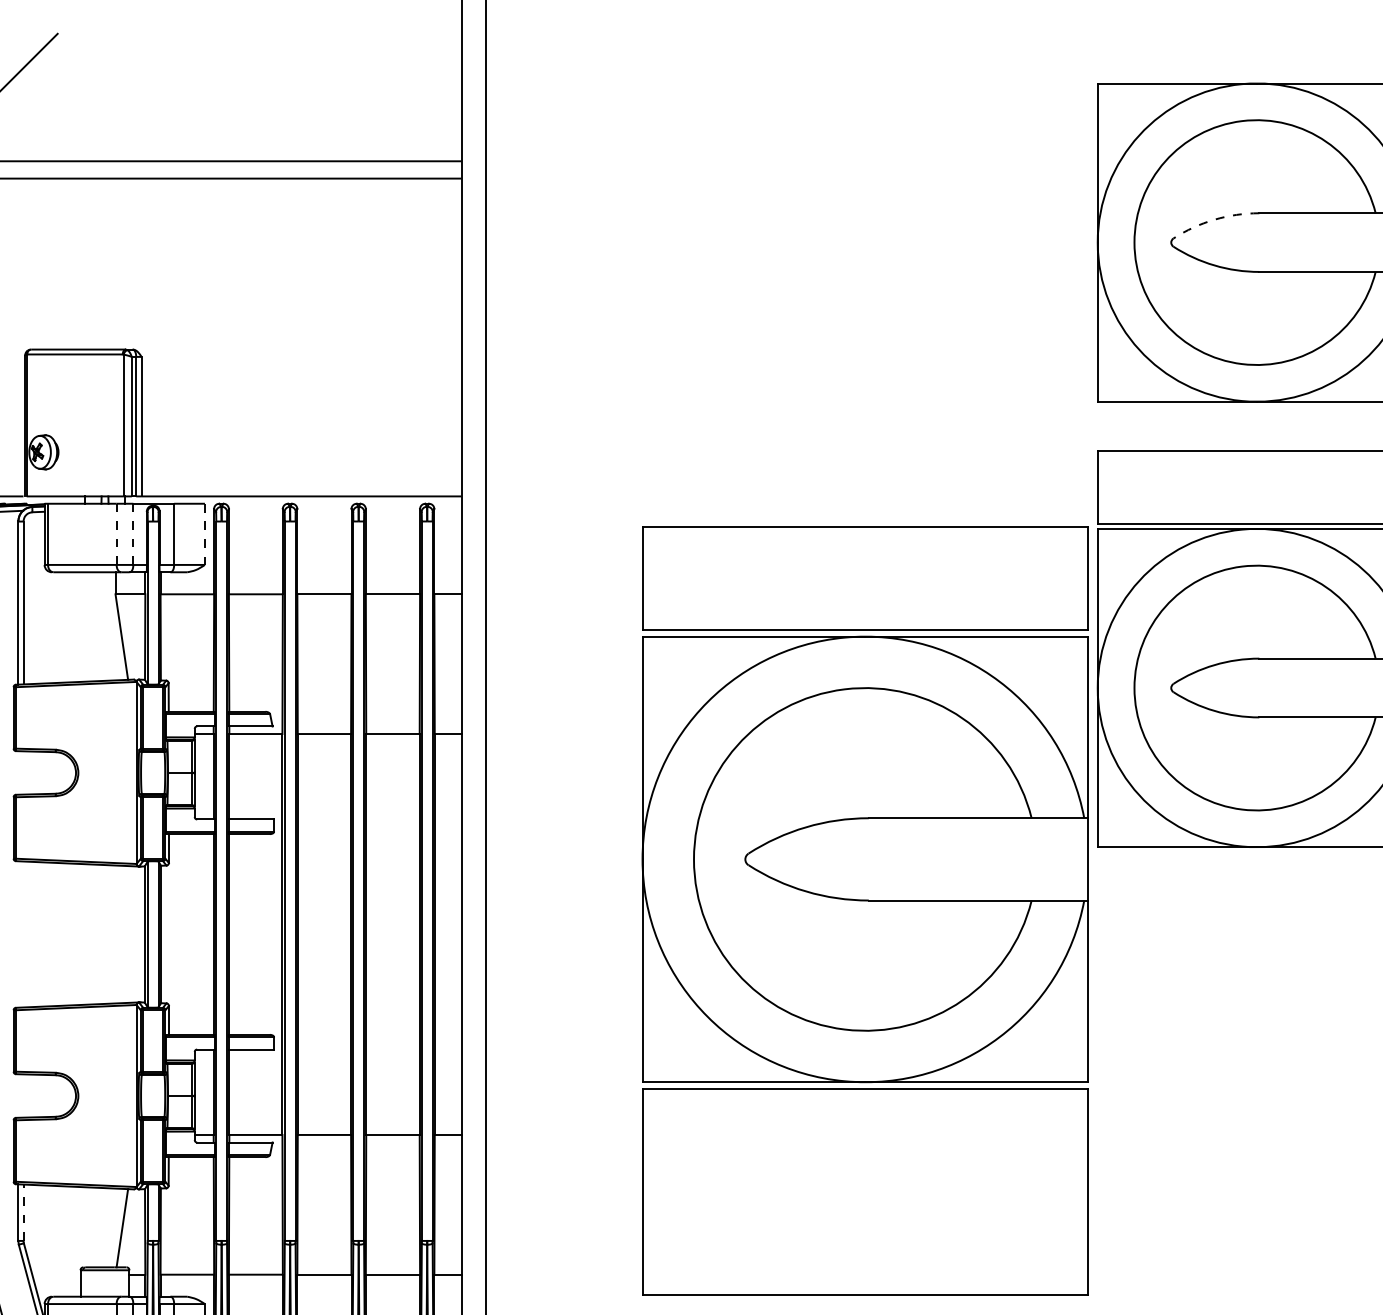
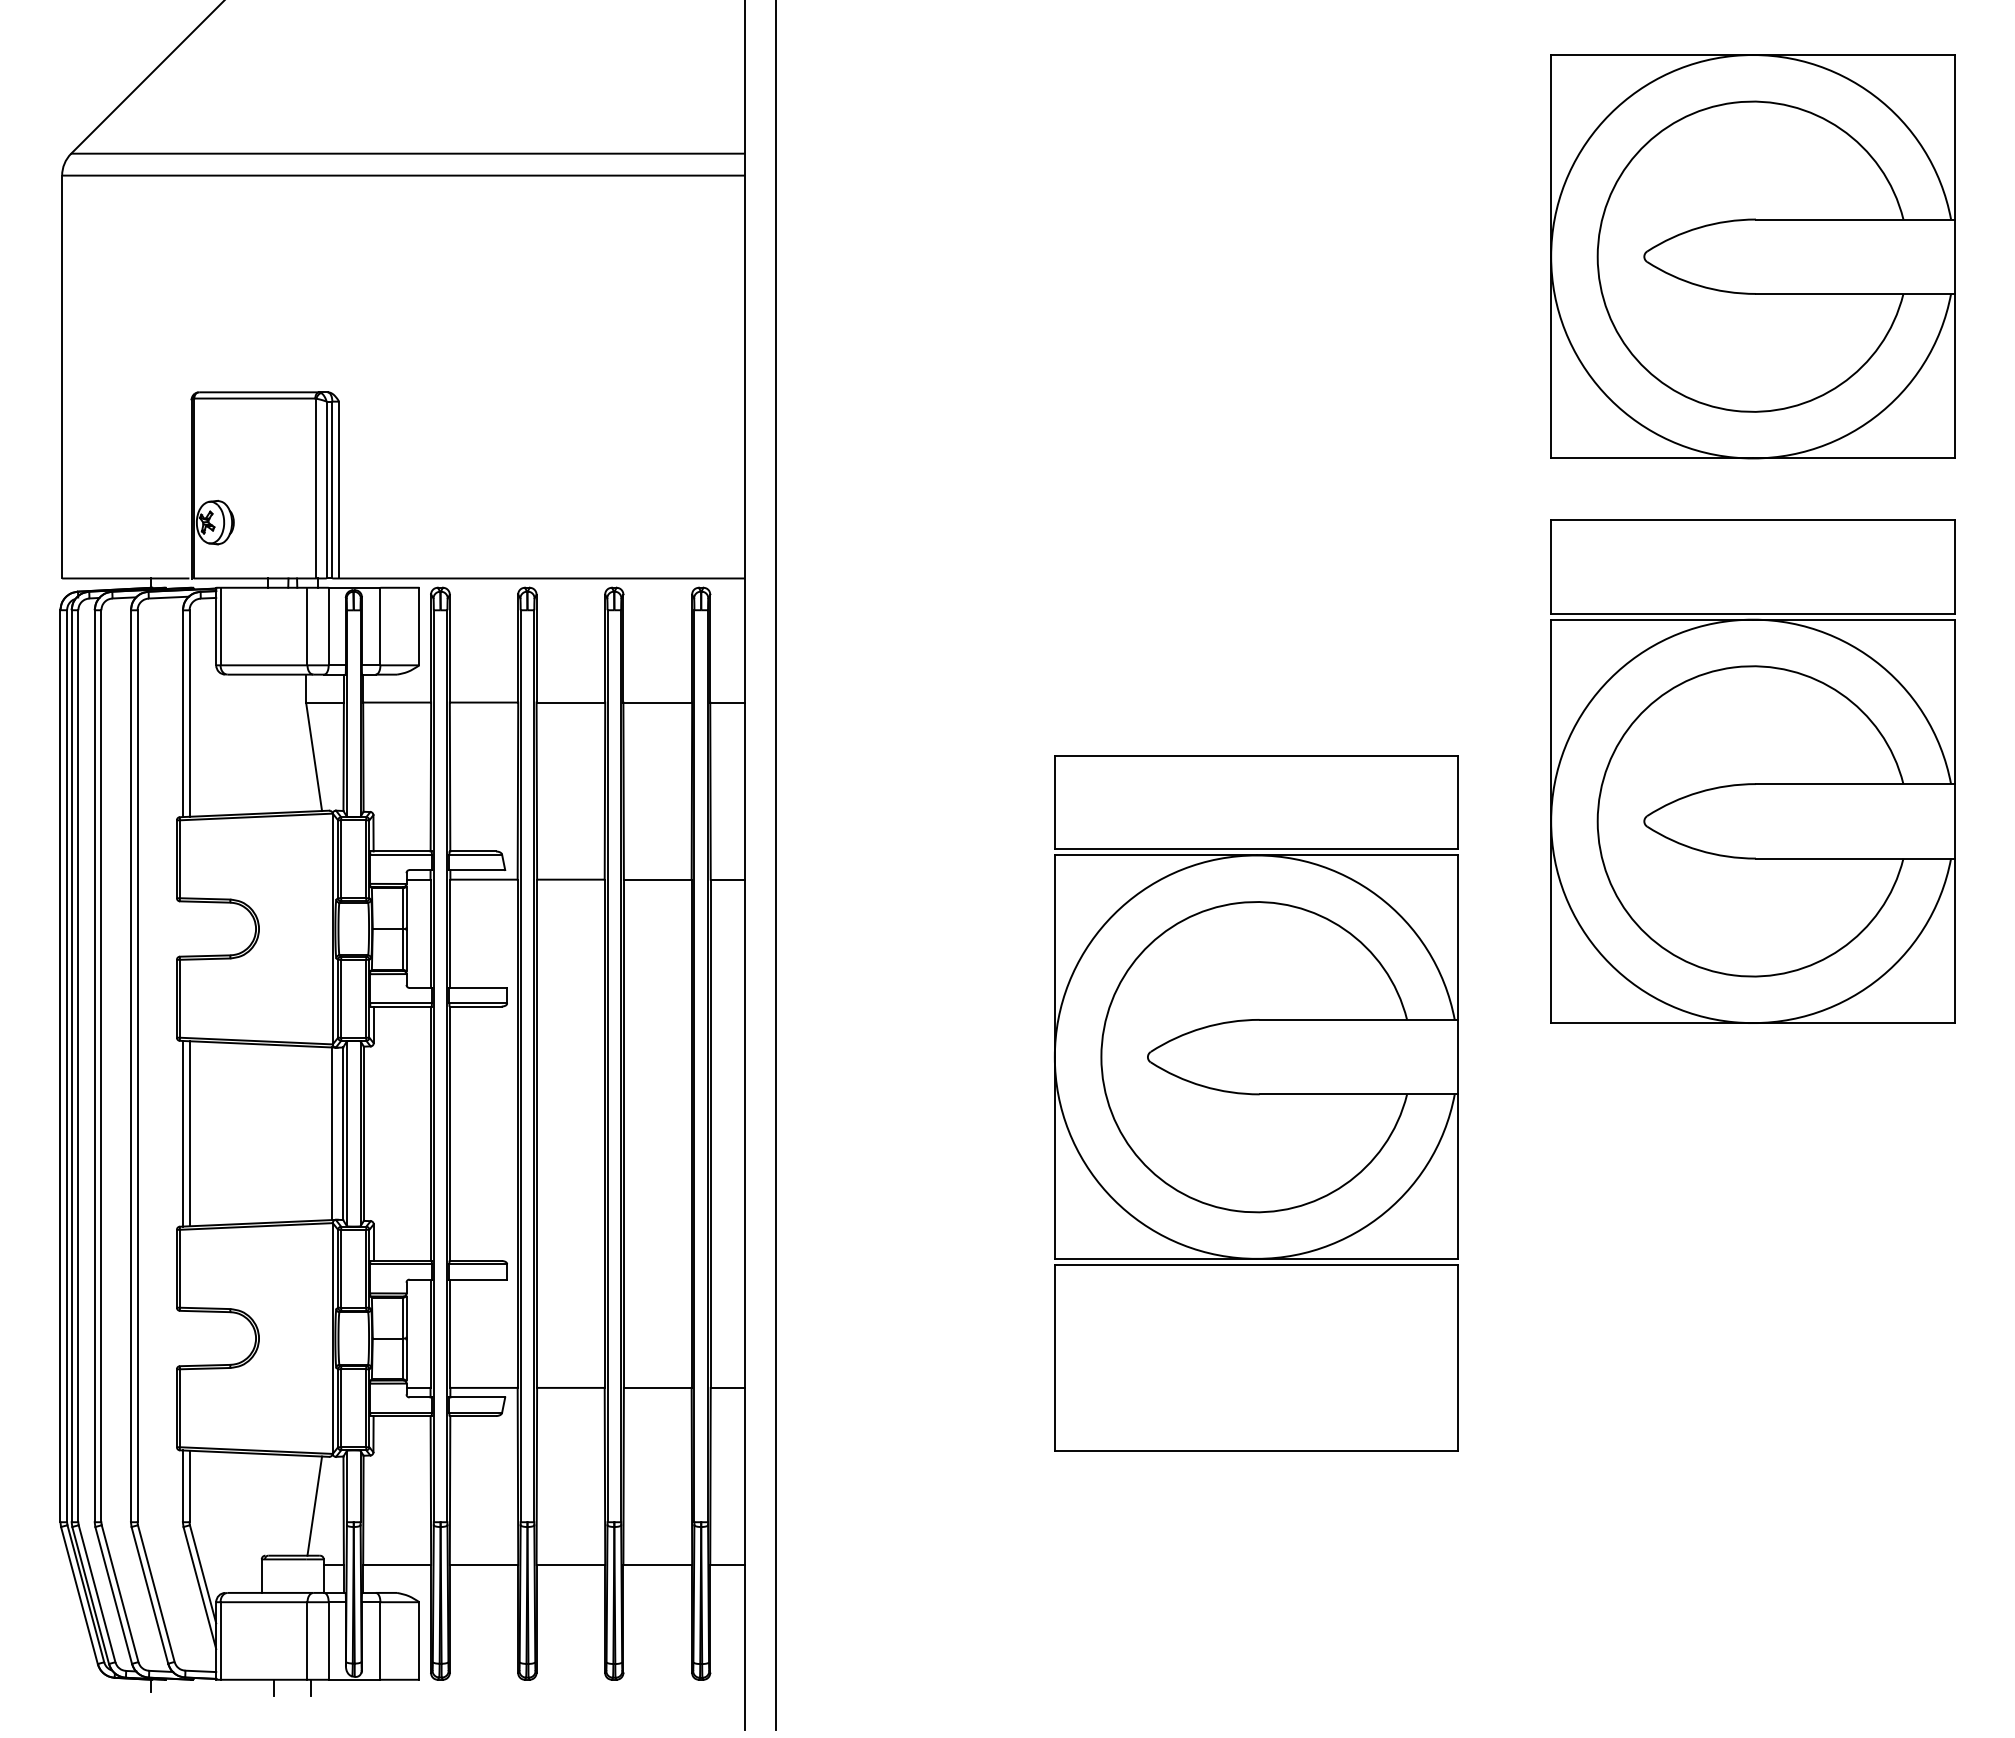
arc: (1214, 219) -> (1699, 227), dashed -> solid
line: (116, 534) -> (307, 626), dashed -> solid
line: (133, 534) -> (328, 626), dashed -> solid
line: (204, 534) -> (419, 626), dashed -> solid
part: (865, 910) -> (1256, 1103), size x0.71
line: (18, 934) -> (182, 1133), added
line: (23, 934) -> (189, 1133), added
line: (136, 934) -> (332, 1133), added
line: (23, 1212) -> (189, 1486), dashed -> solid

